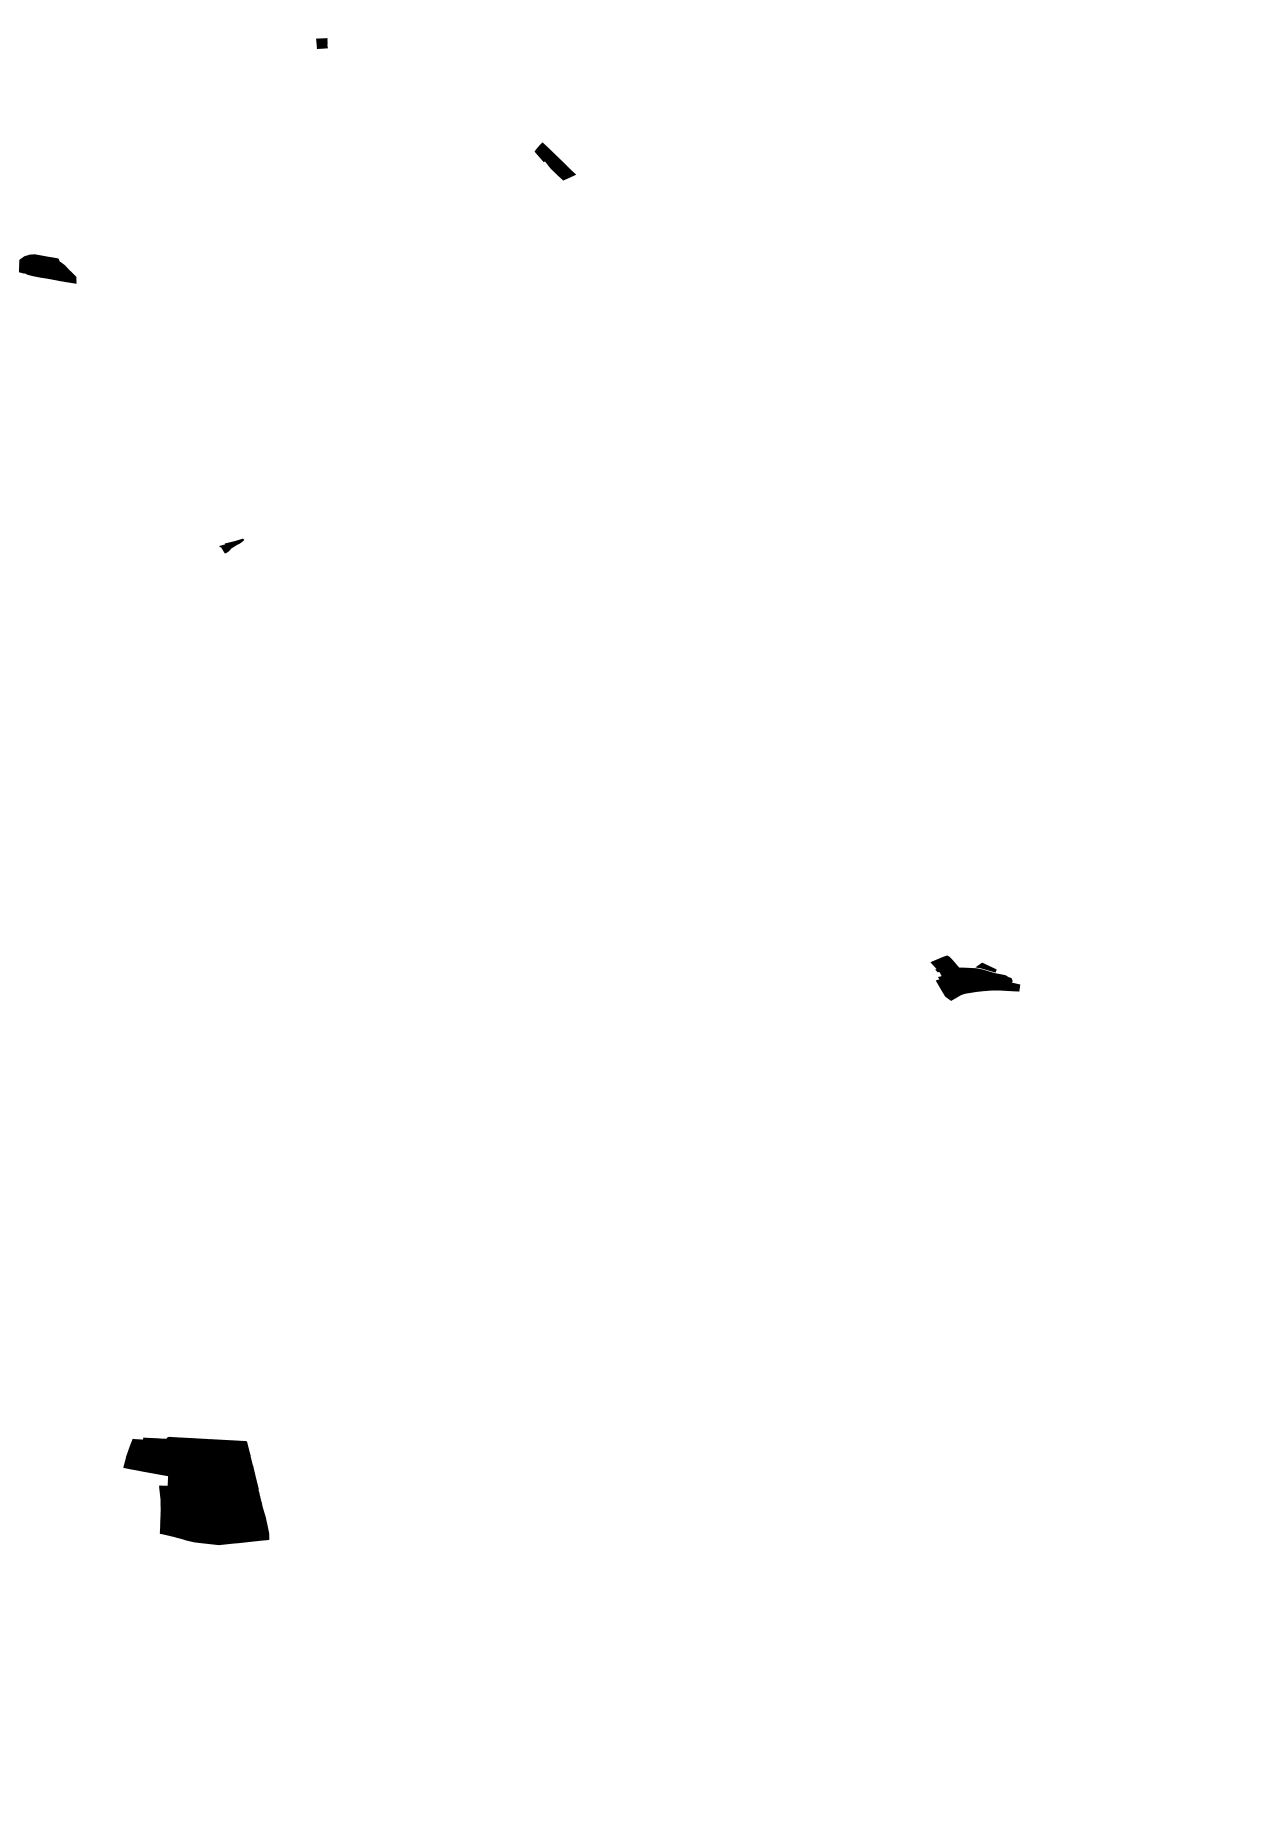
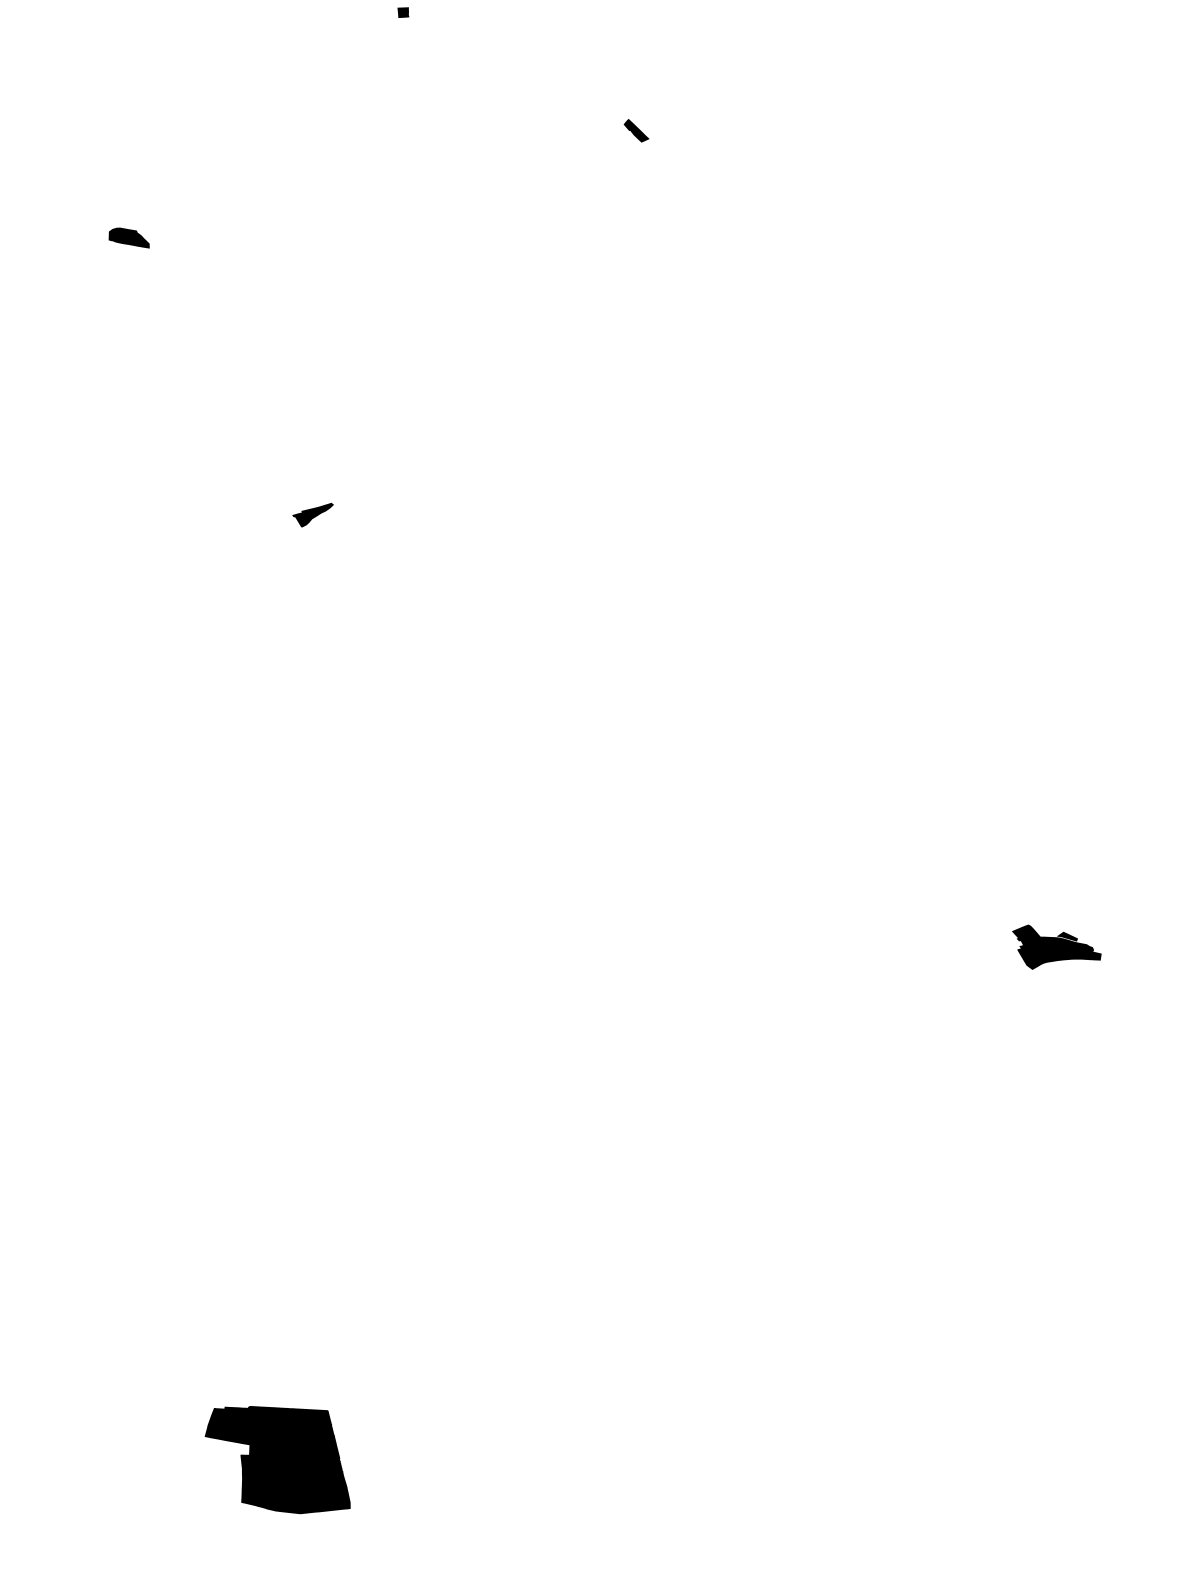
part: (554, 161) -> (635, 130), size x0.62
part: (47, 268) -> (128, 237), size x0.71
part: (231, 545) -> (312, 514), size x1.67

